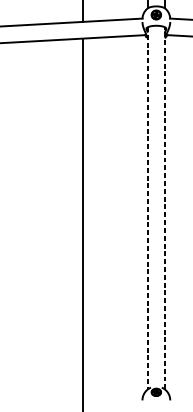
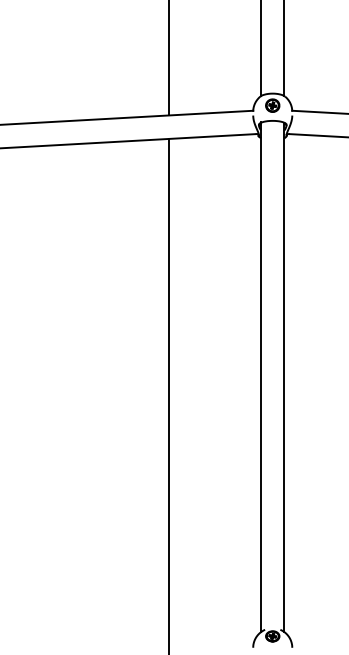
line: (148, 208) -> (261, 377), dashed -> solid
line: (164, 208) -> (284, 377), dashed -> solid

